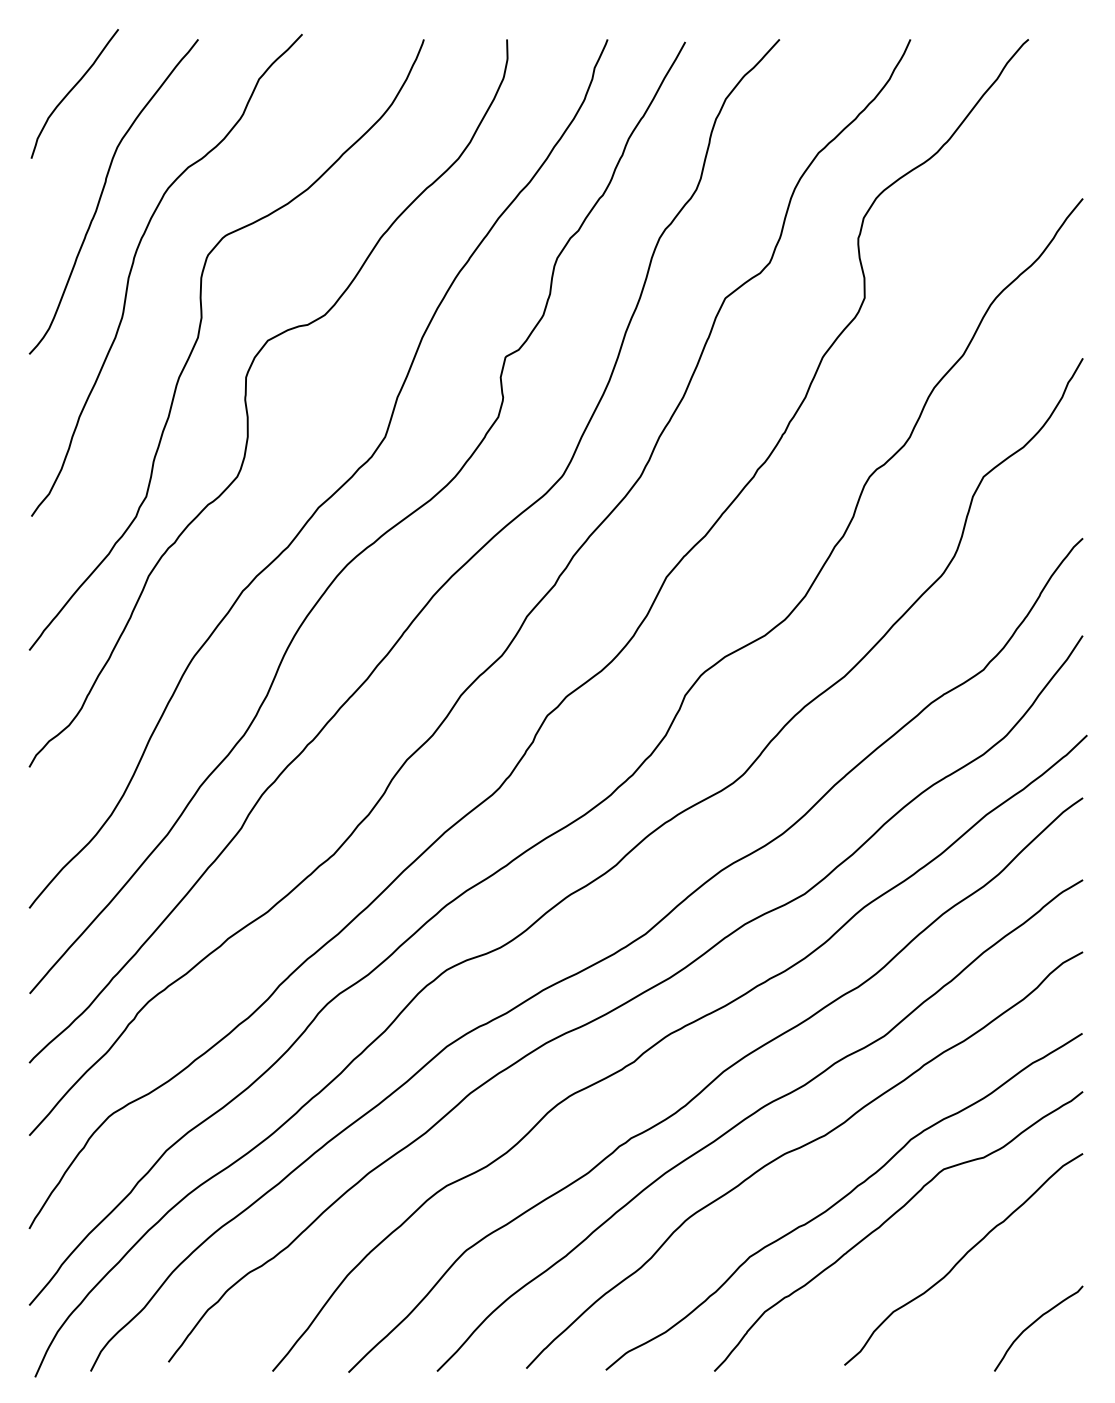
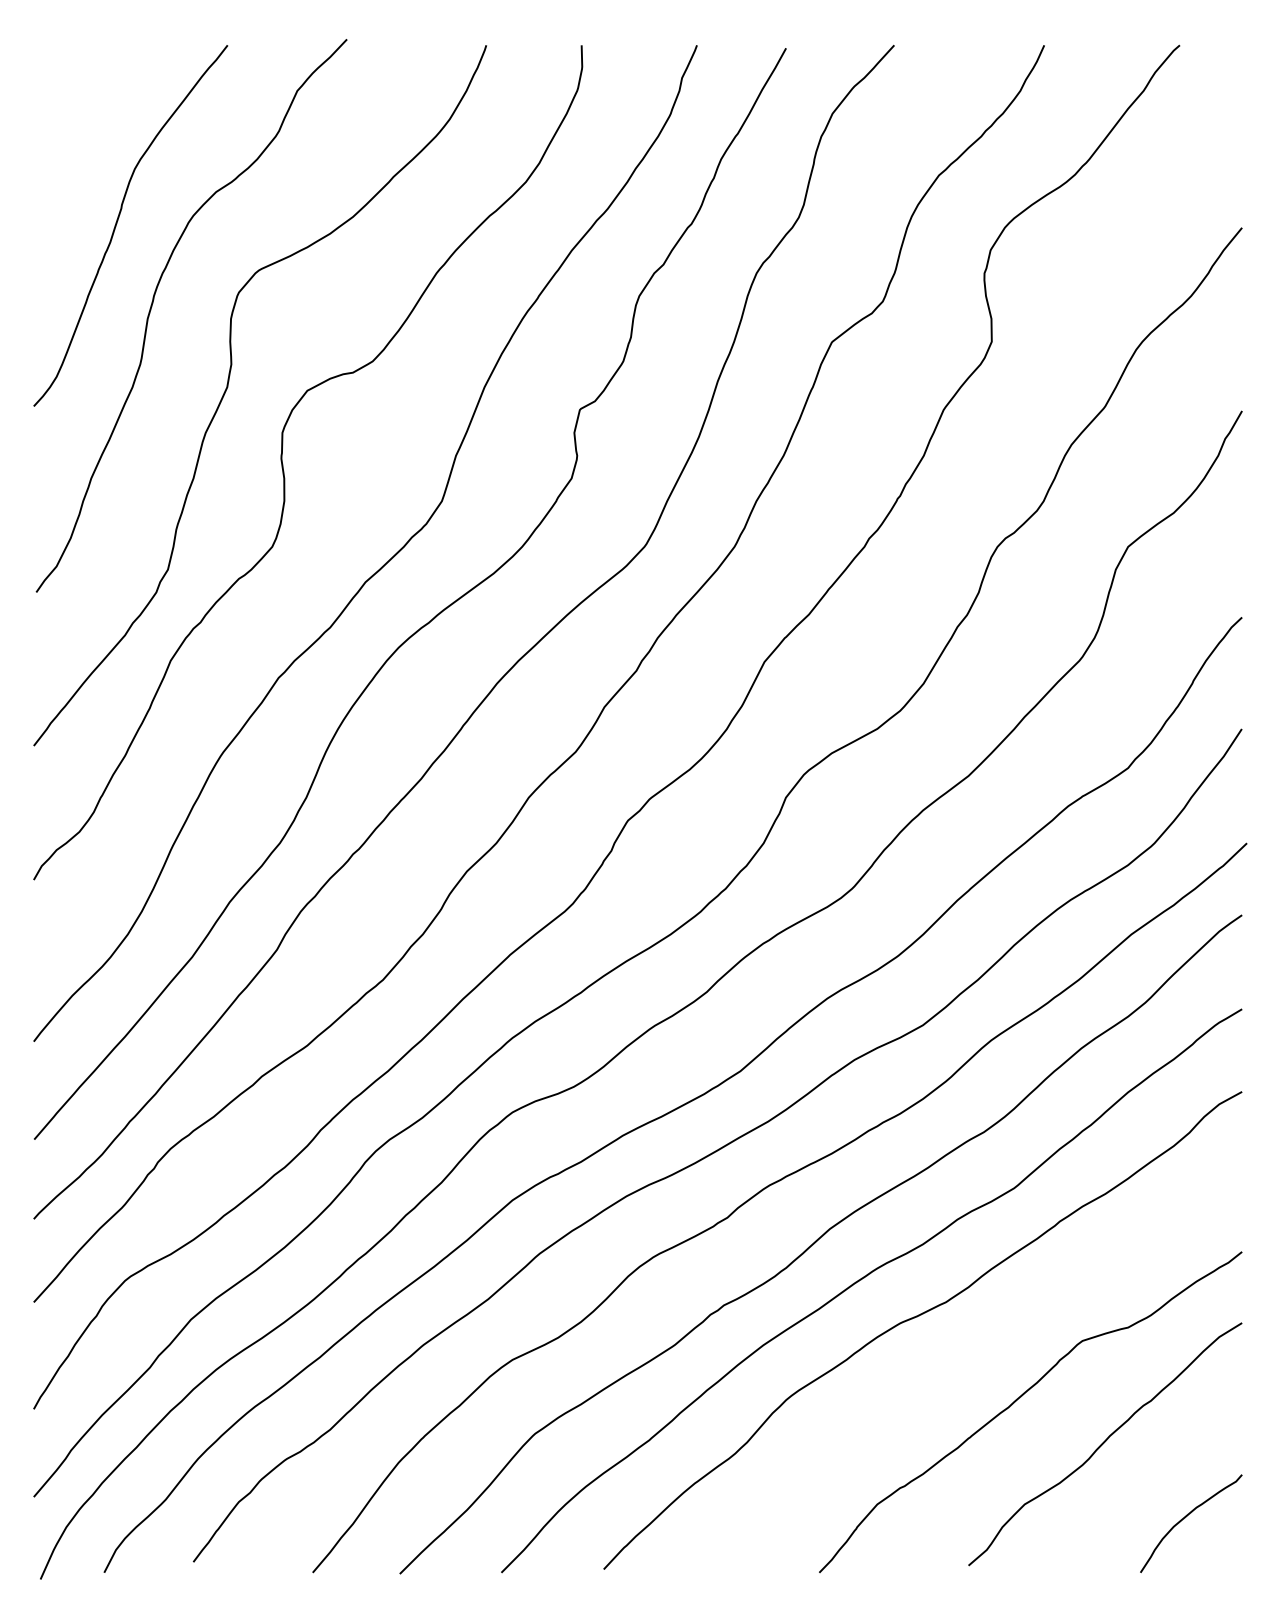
curve: (72, 90) -> (83, 103), removed
curve: (843, 1199) -> (967, 1375), removed

